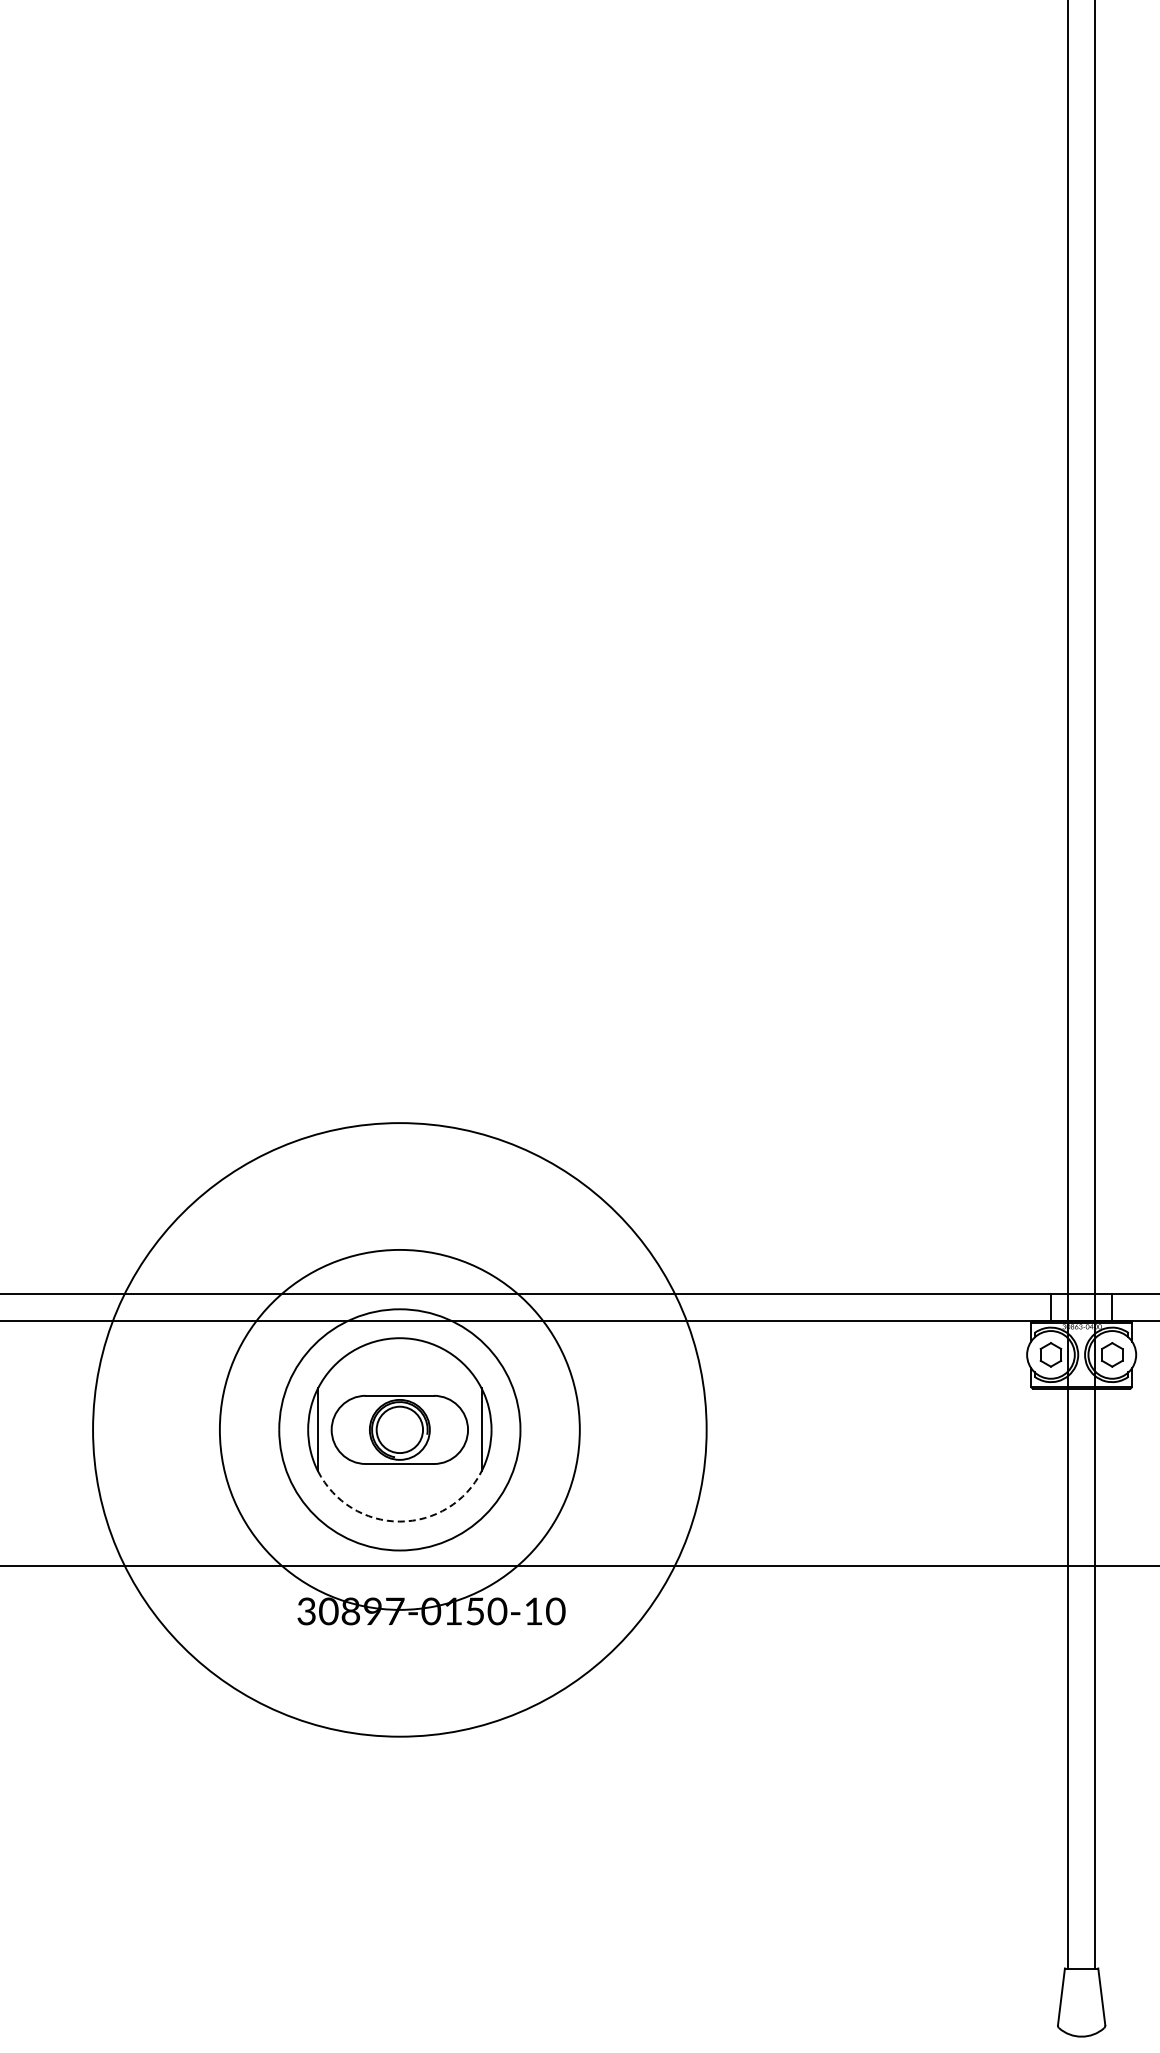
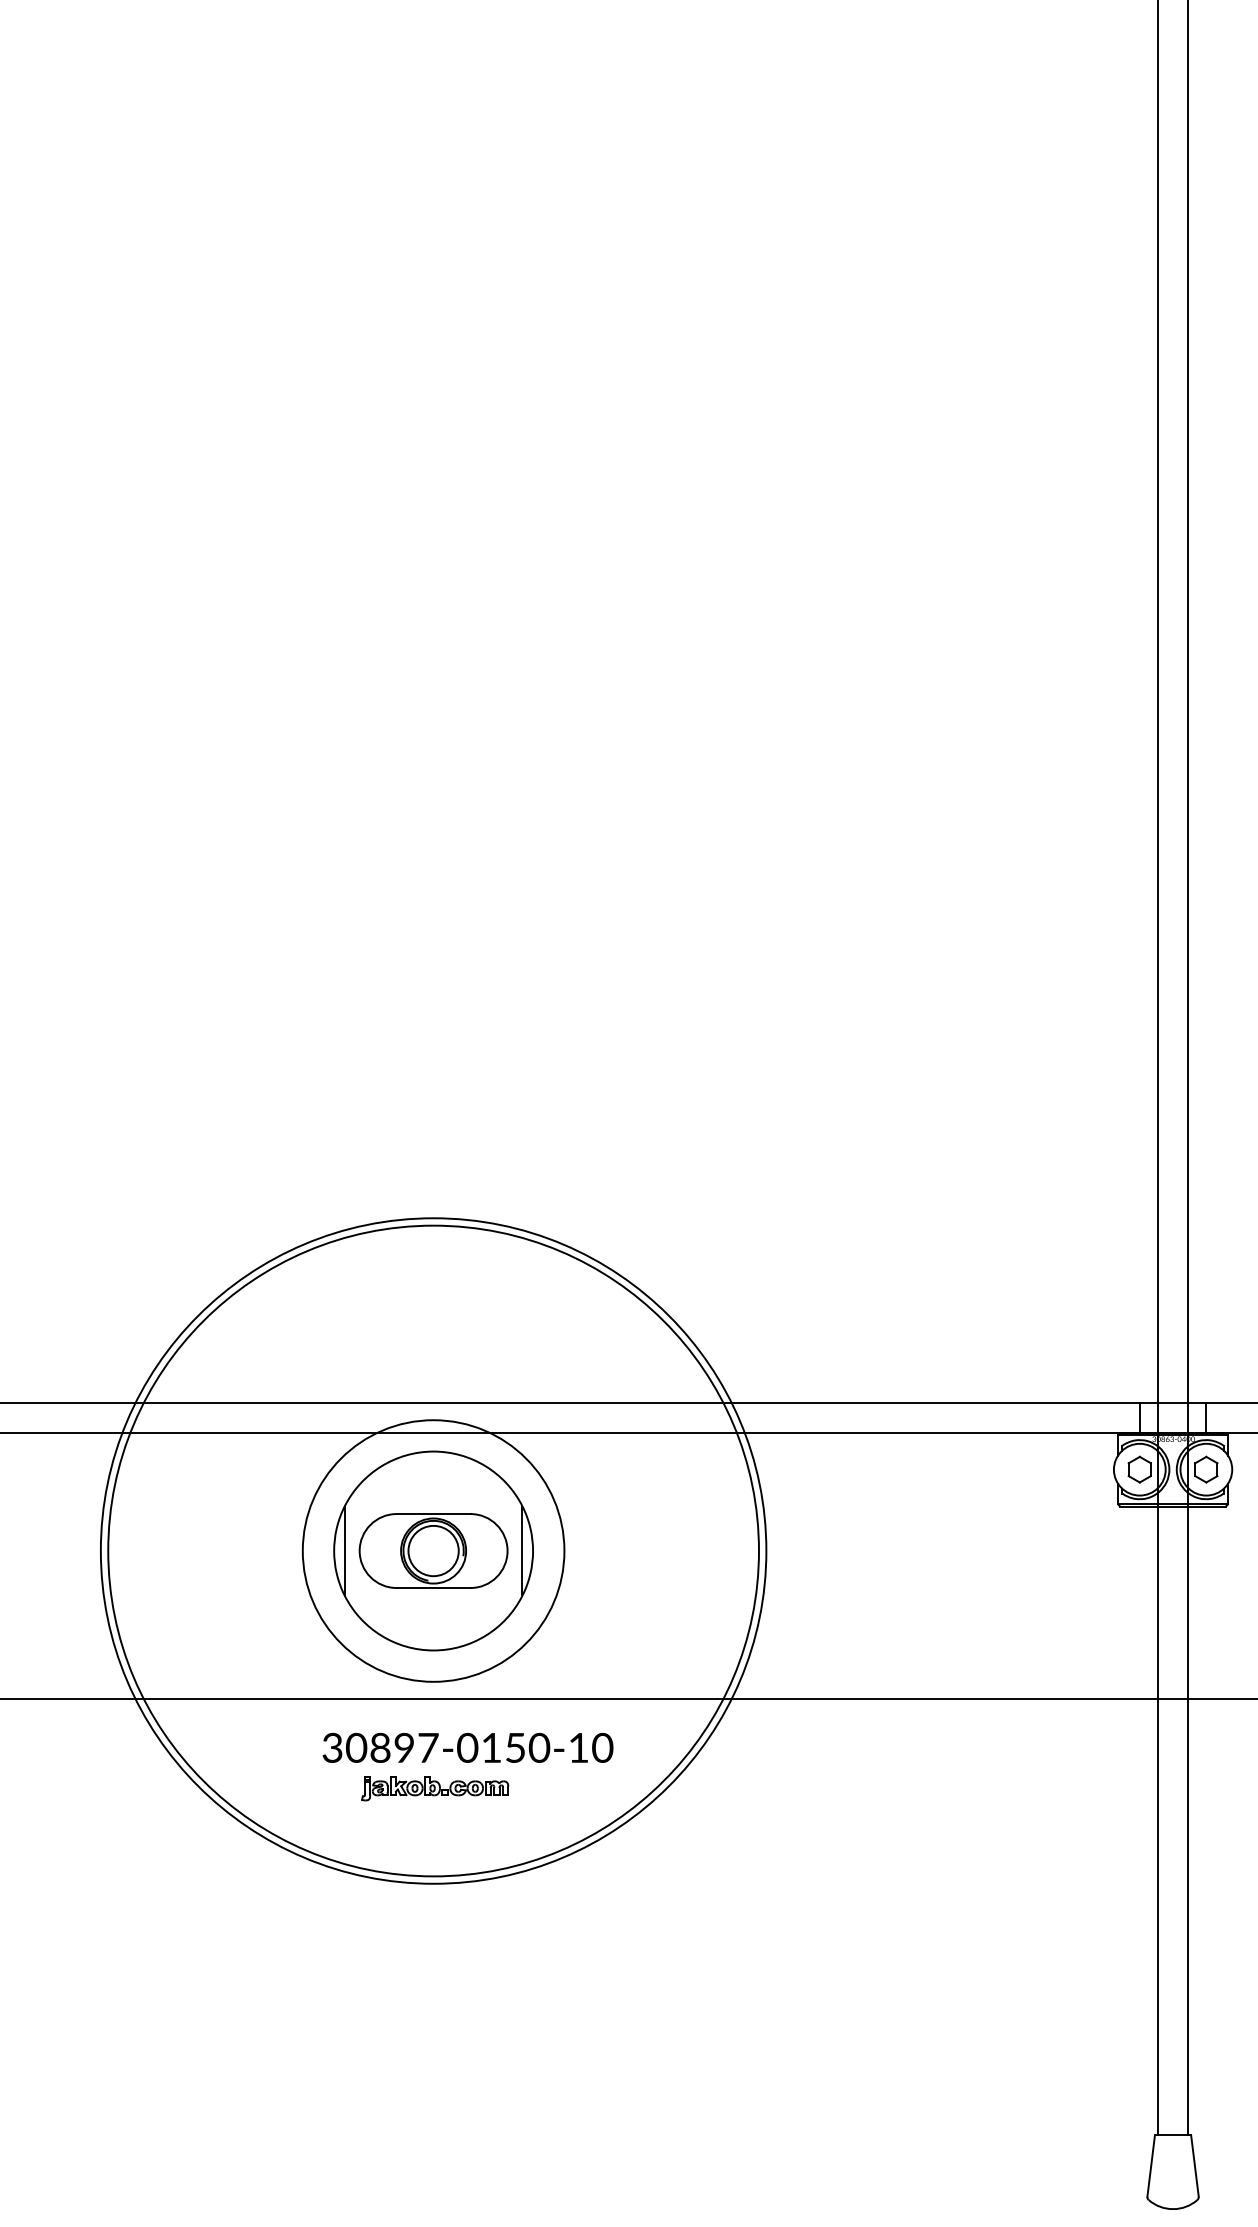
circle: (399, 1429) -> (433, 1550), size x1.67
arc: (399, 1521) -> (433, 1650), dashed -> solid
part: (400, 1648) -> (434, 1788), added

